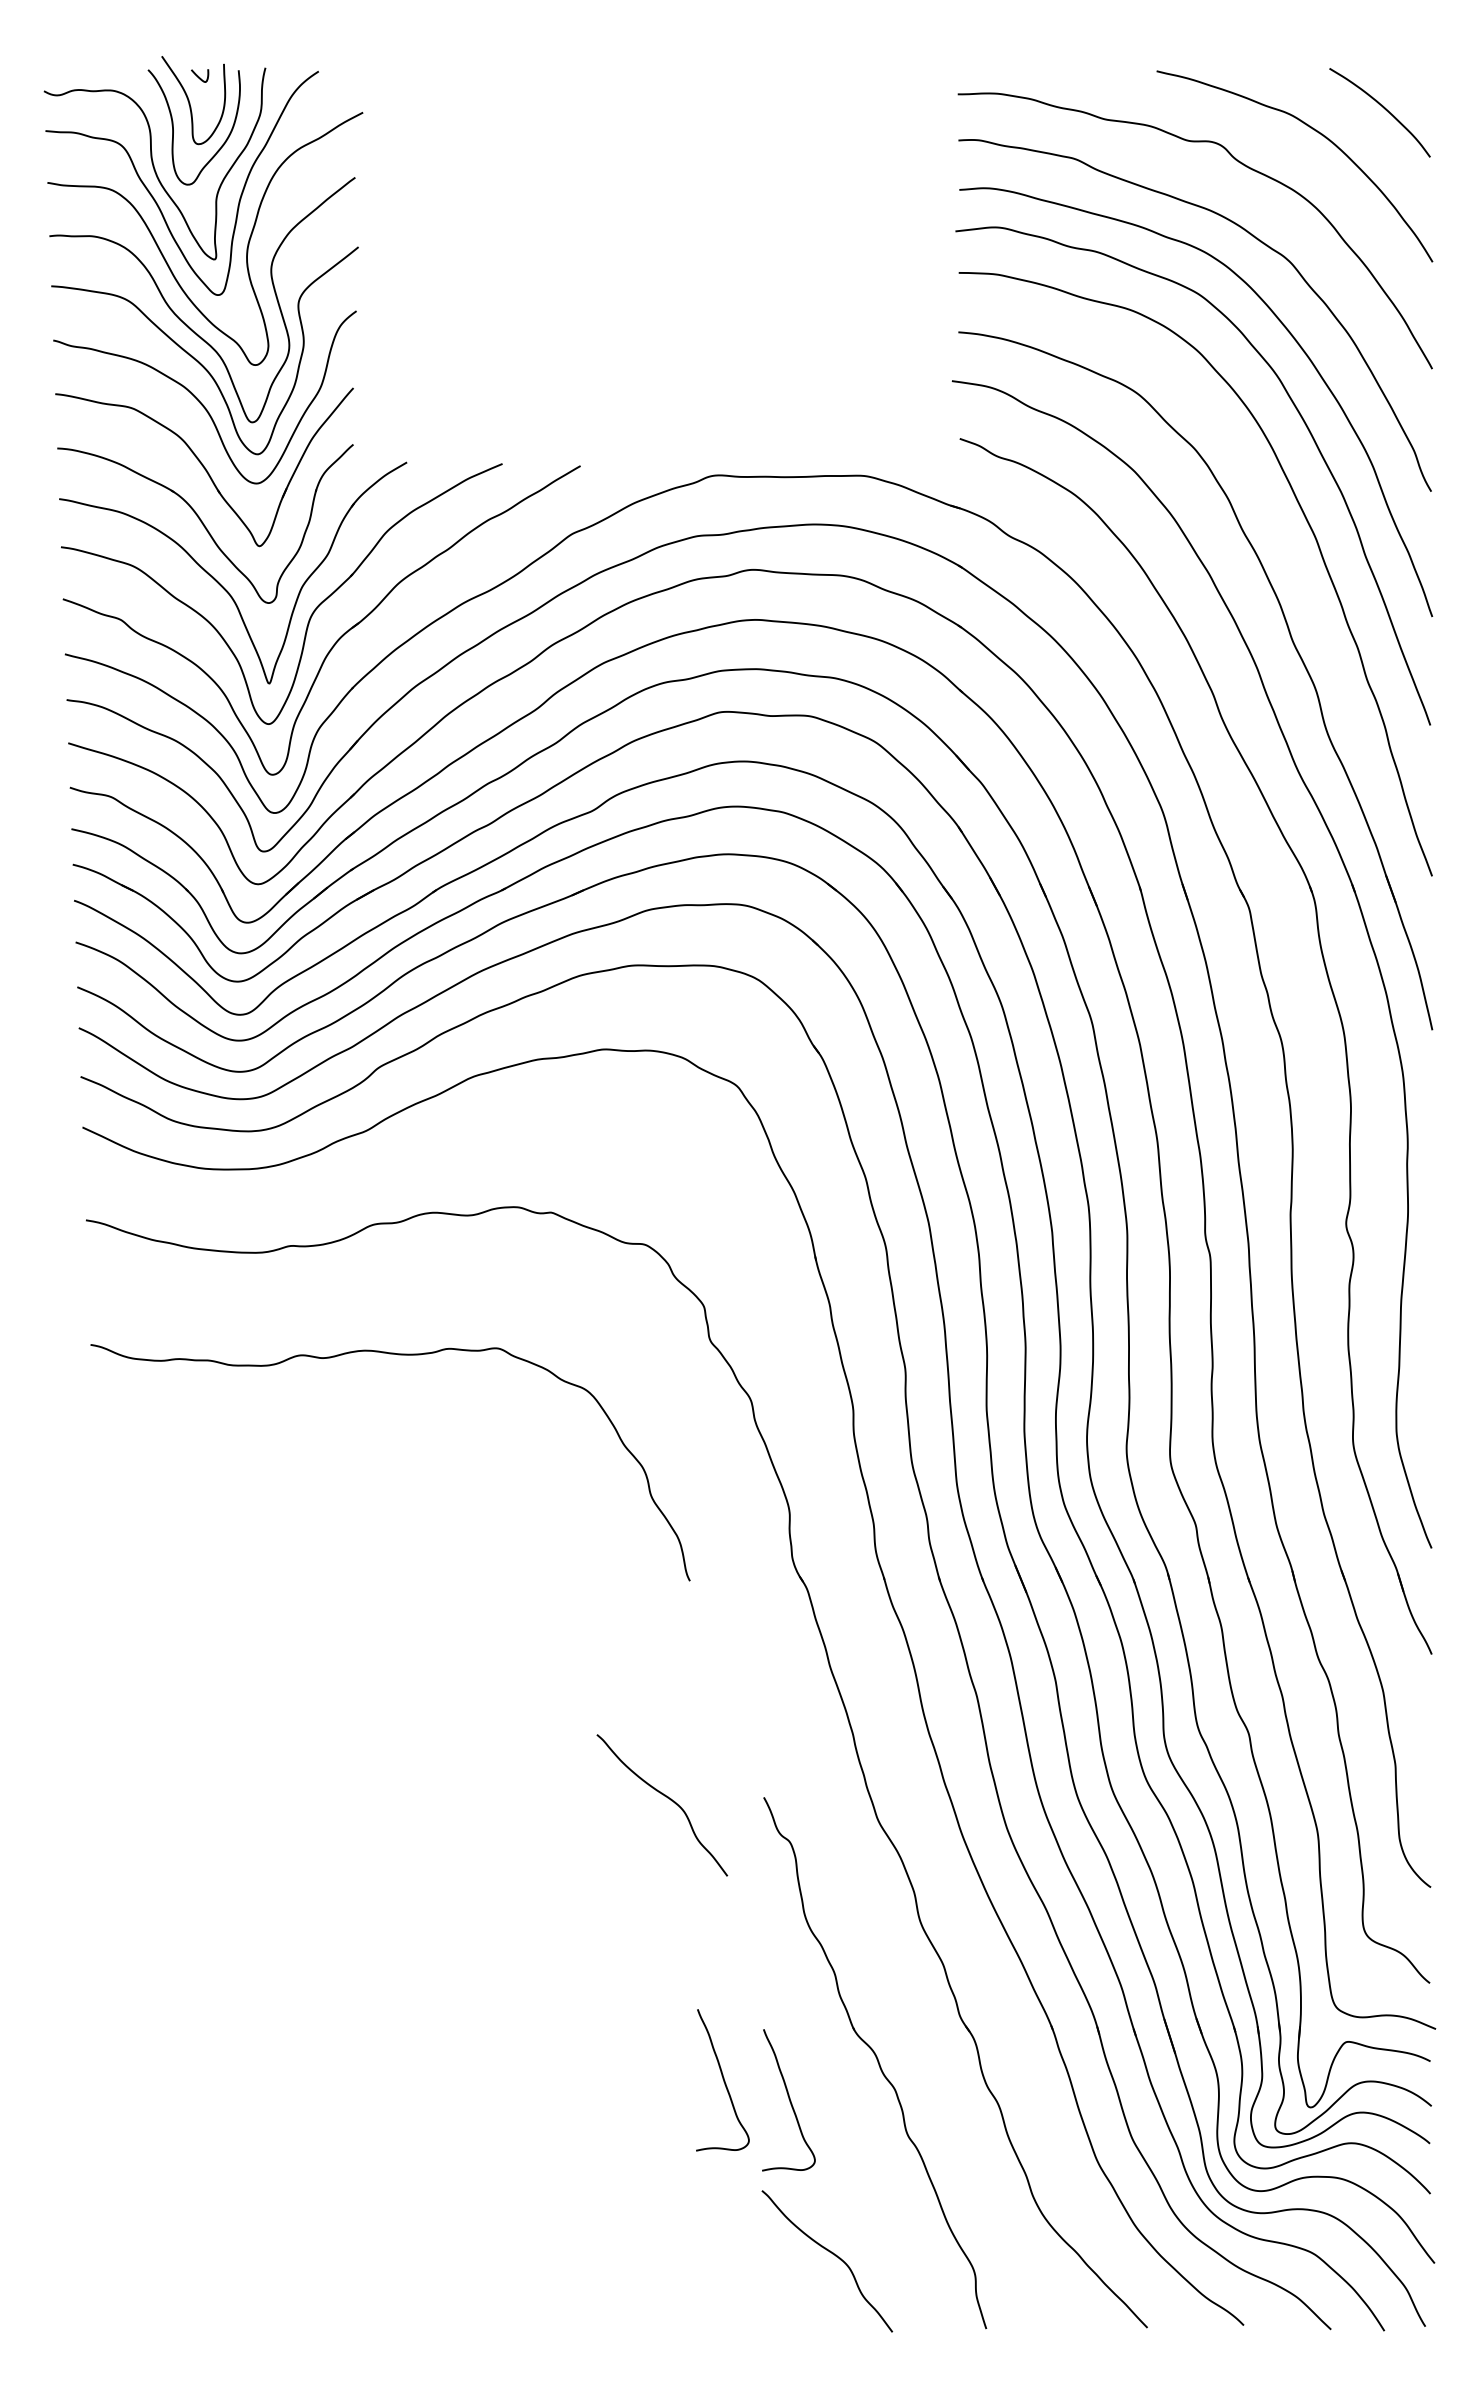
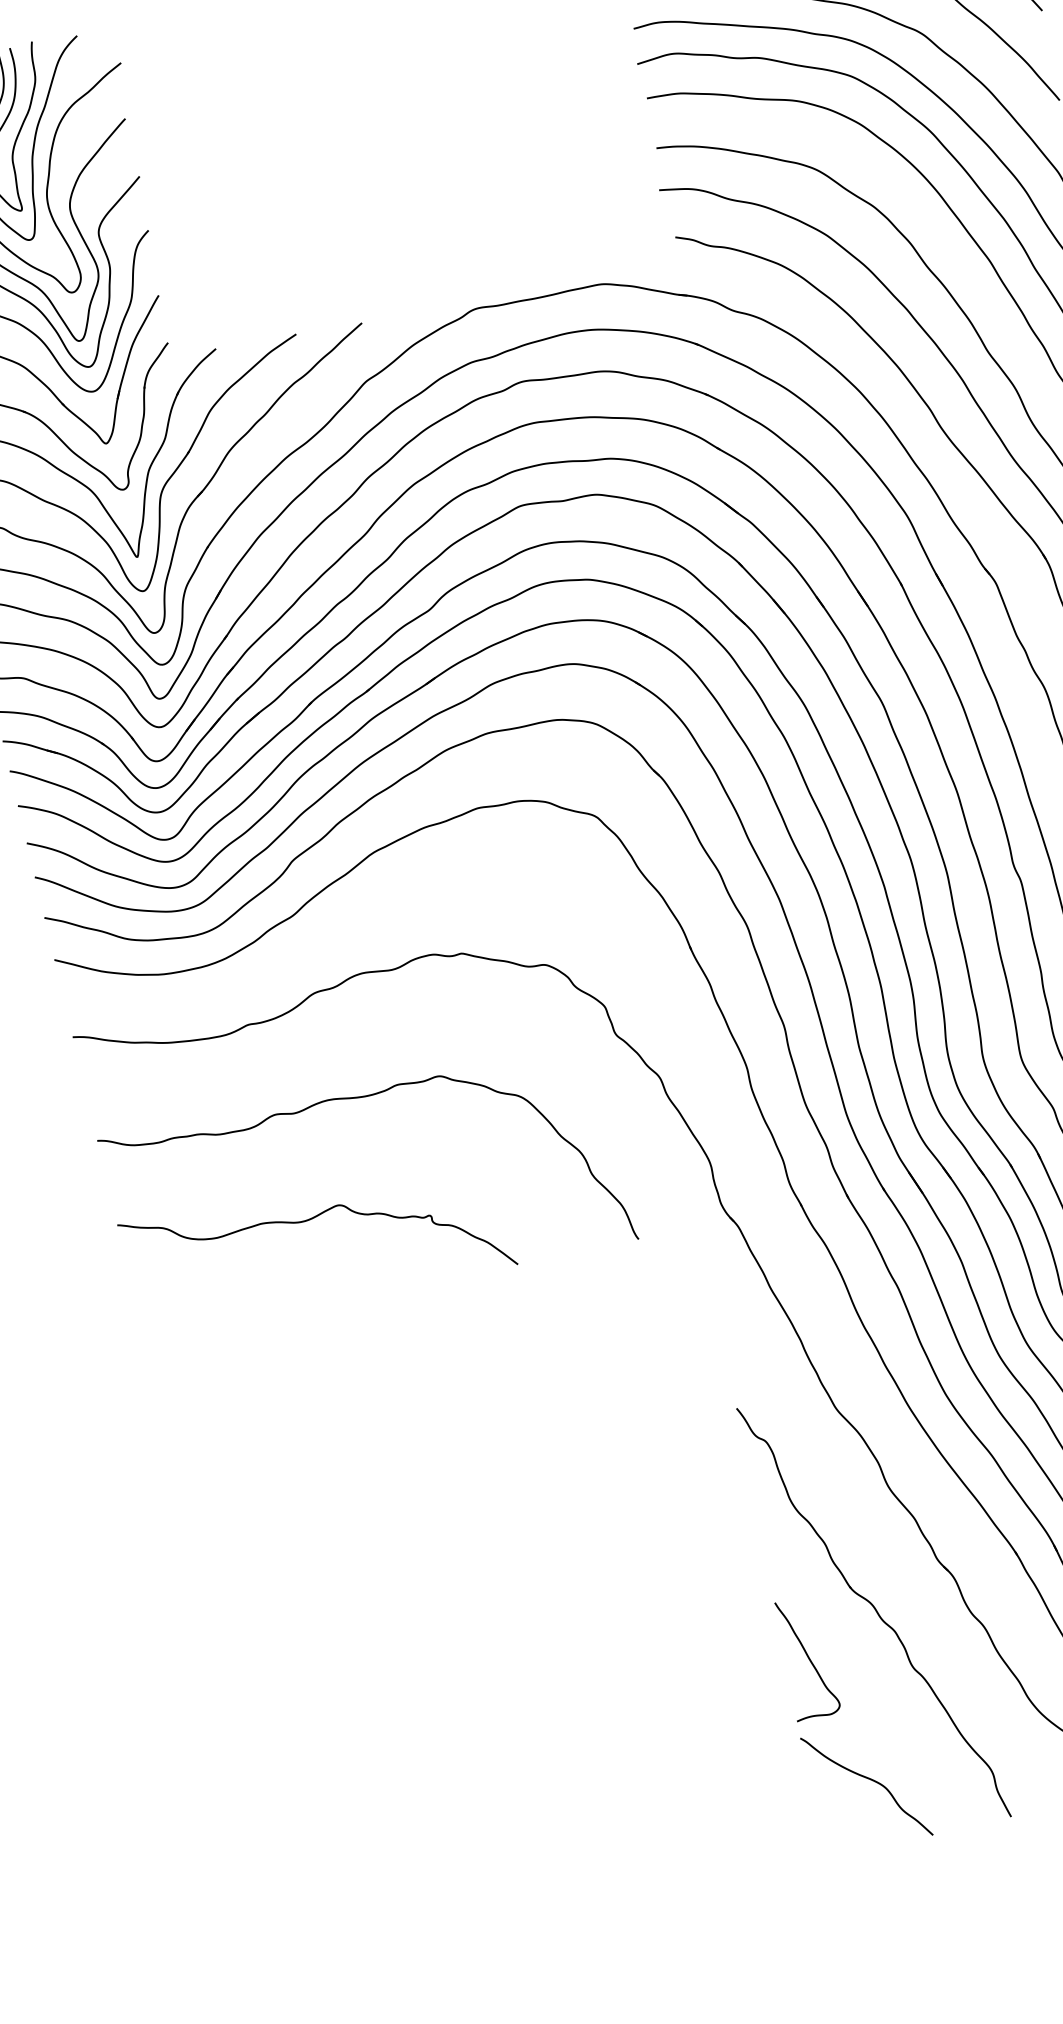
curve: (317, 1484) -> (310, 1220), added
curve: (667, 1798) -> (656, 1425), removed
curve: (722, 2079) -> (748, 1651), removed

